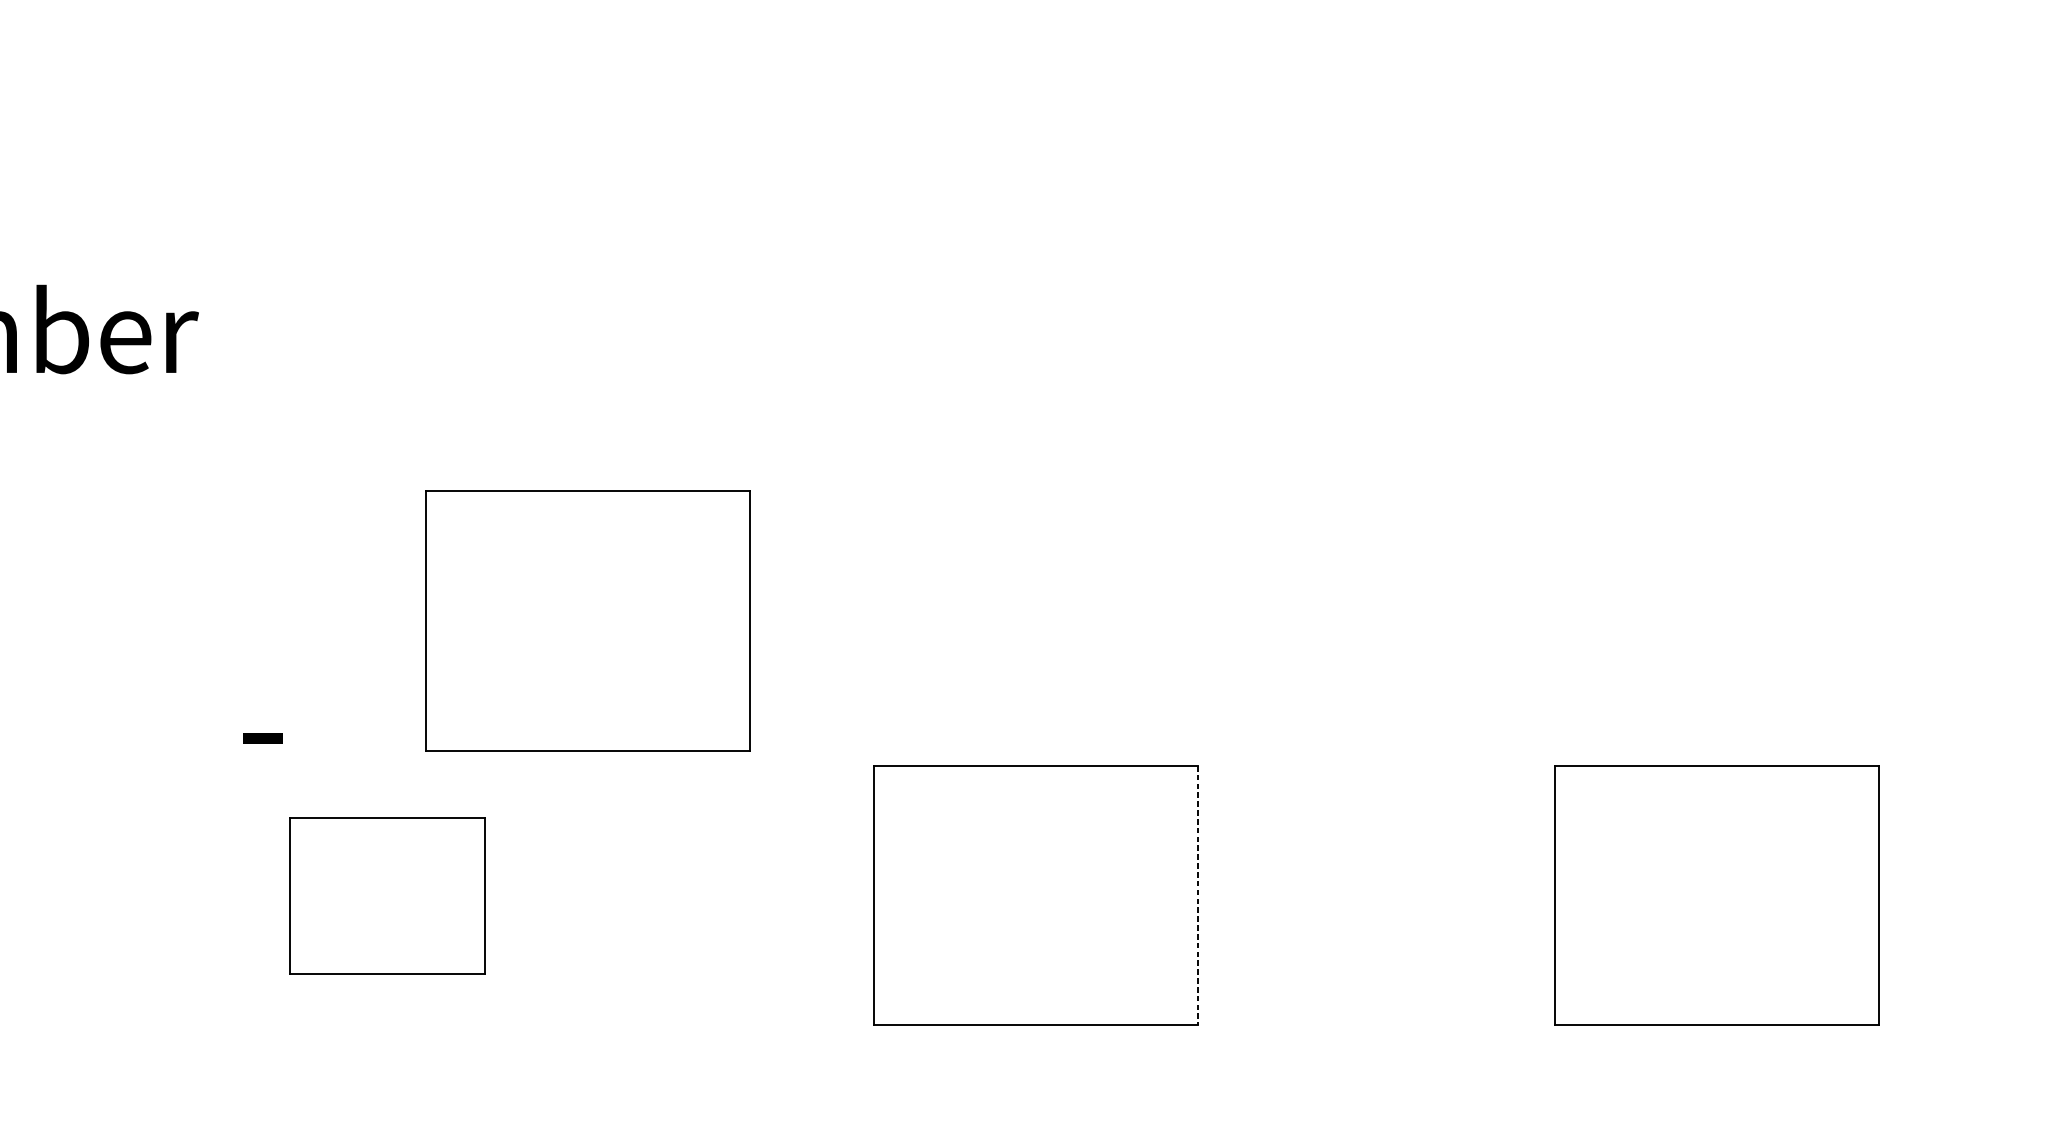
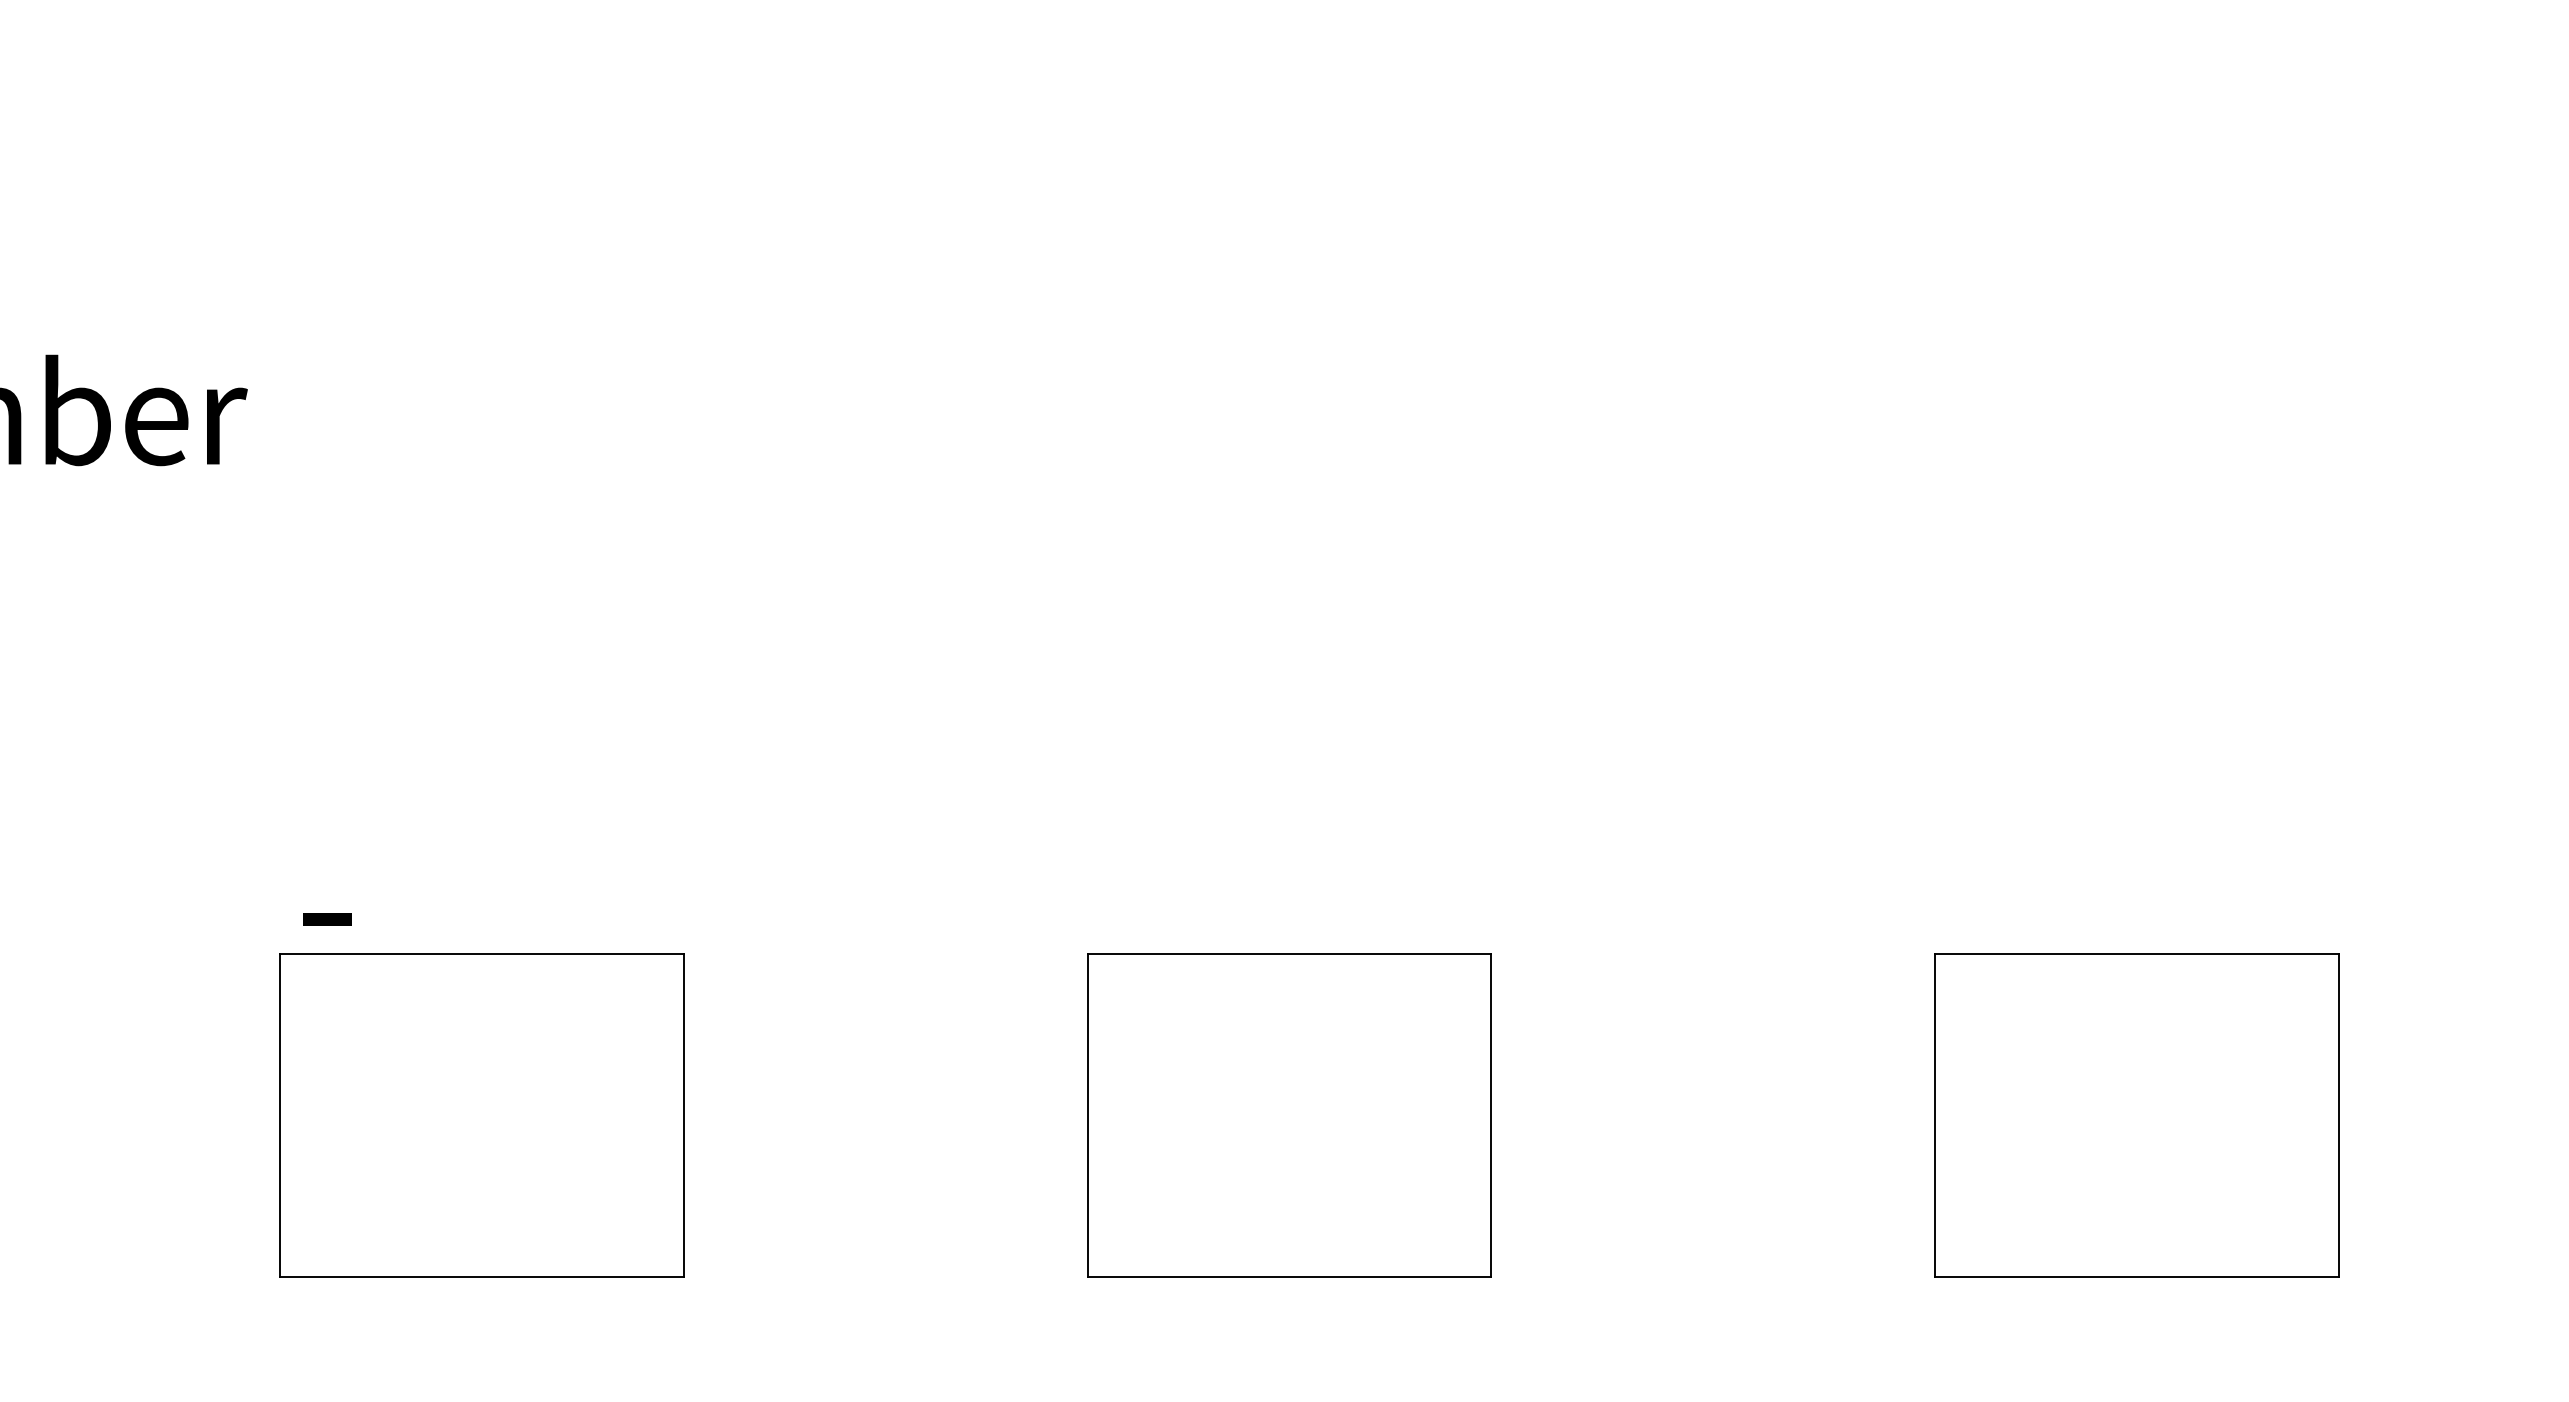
part: (587, 621) -> (731, 773), removed
part: (386, 896) -> (481, 1115), size x1.67
line: (1198, 896) -> (1491, 1115), dashed -> solid

